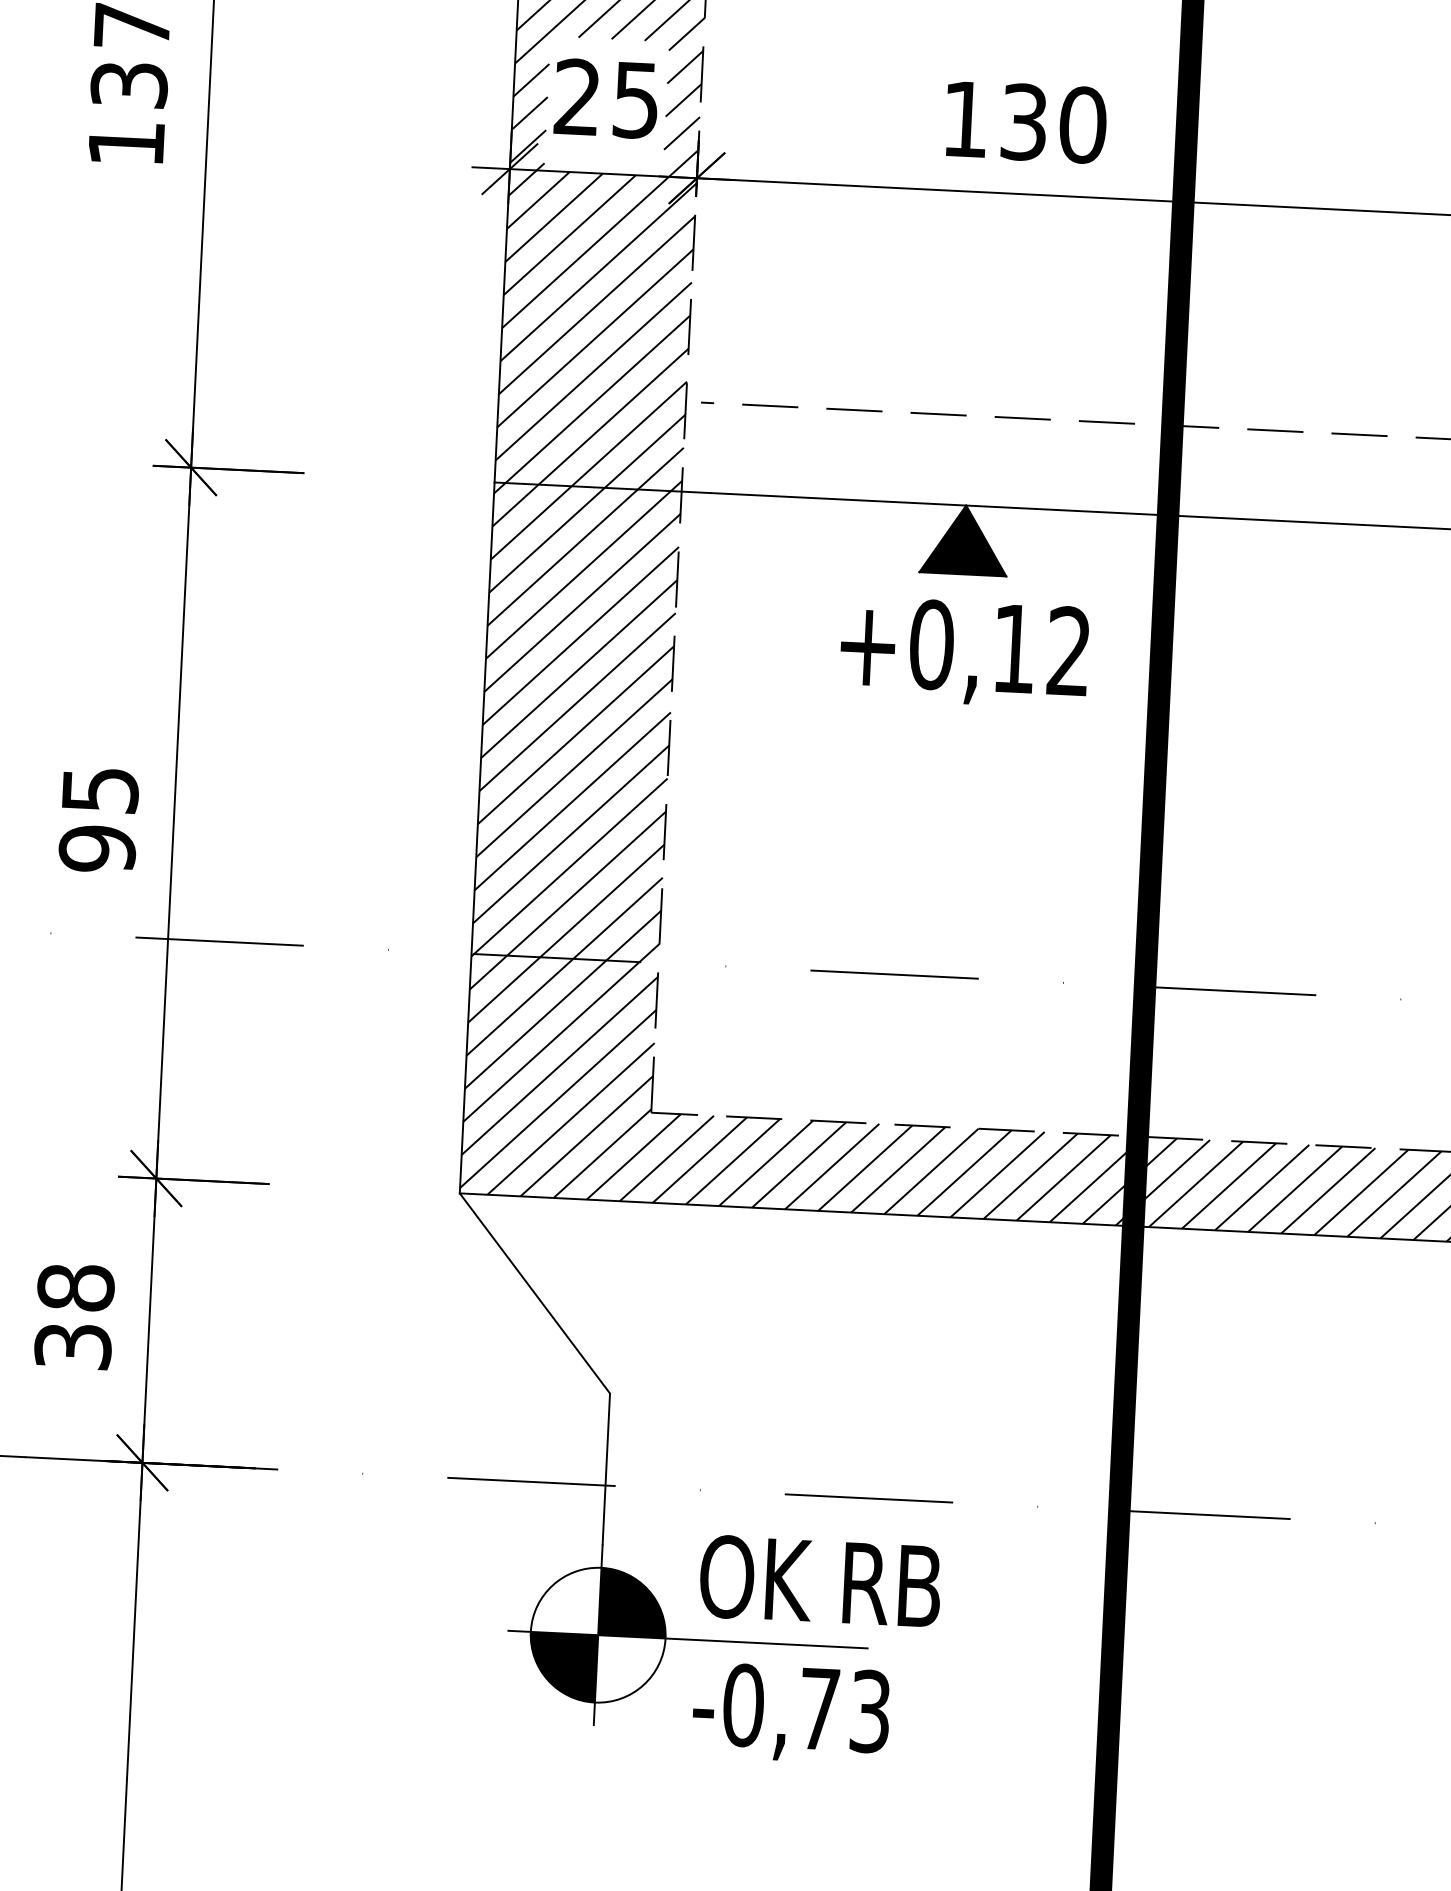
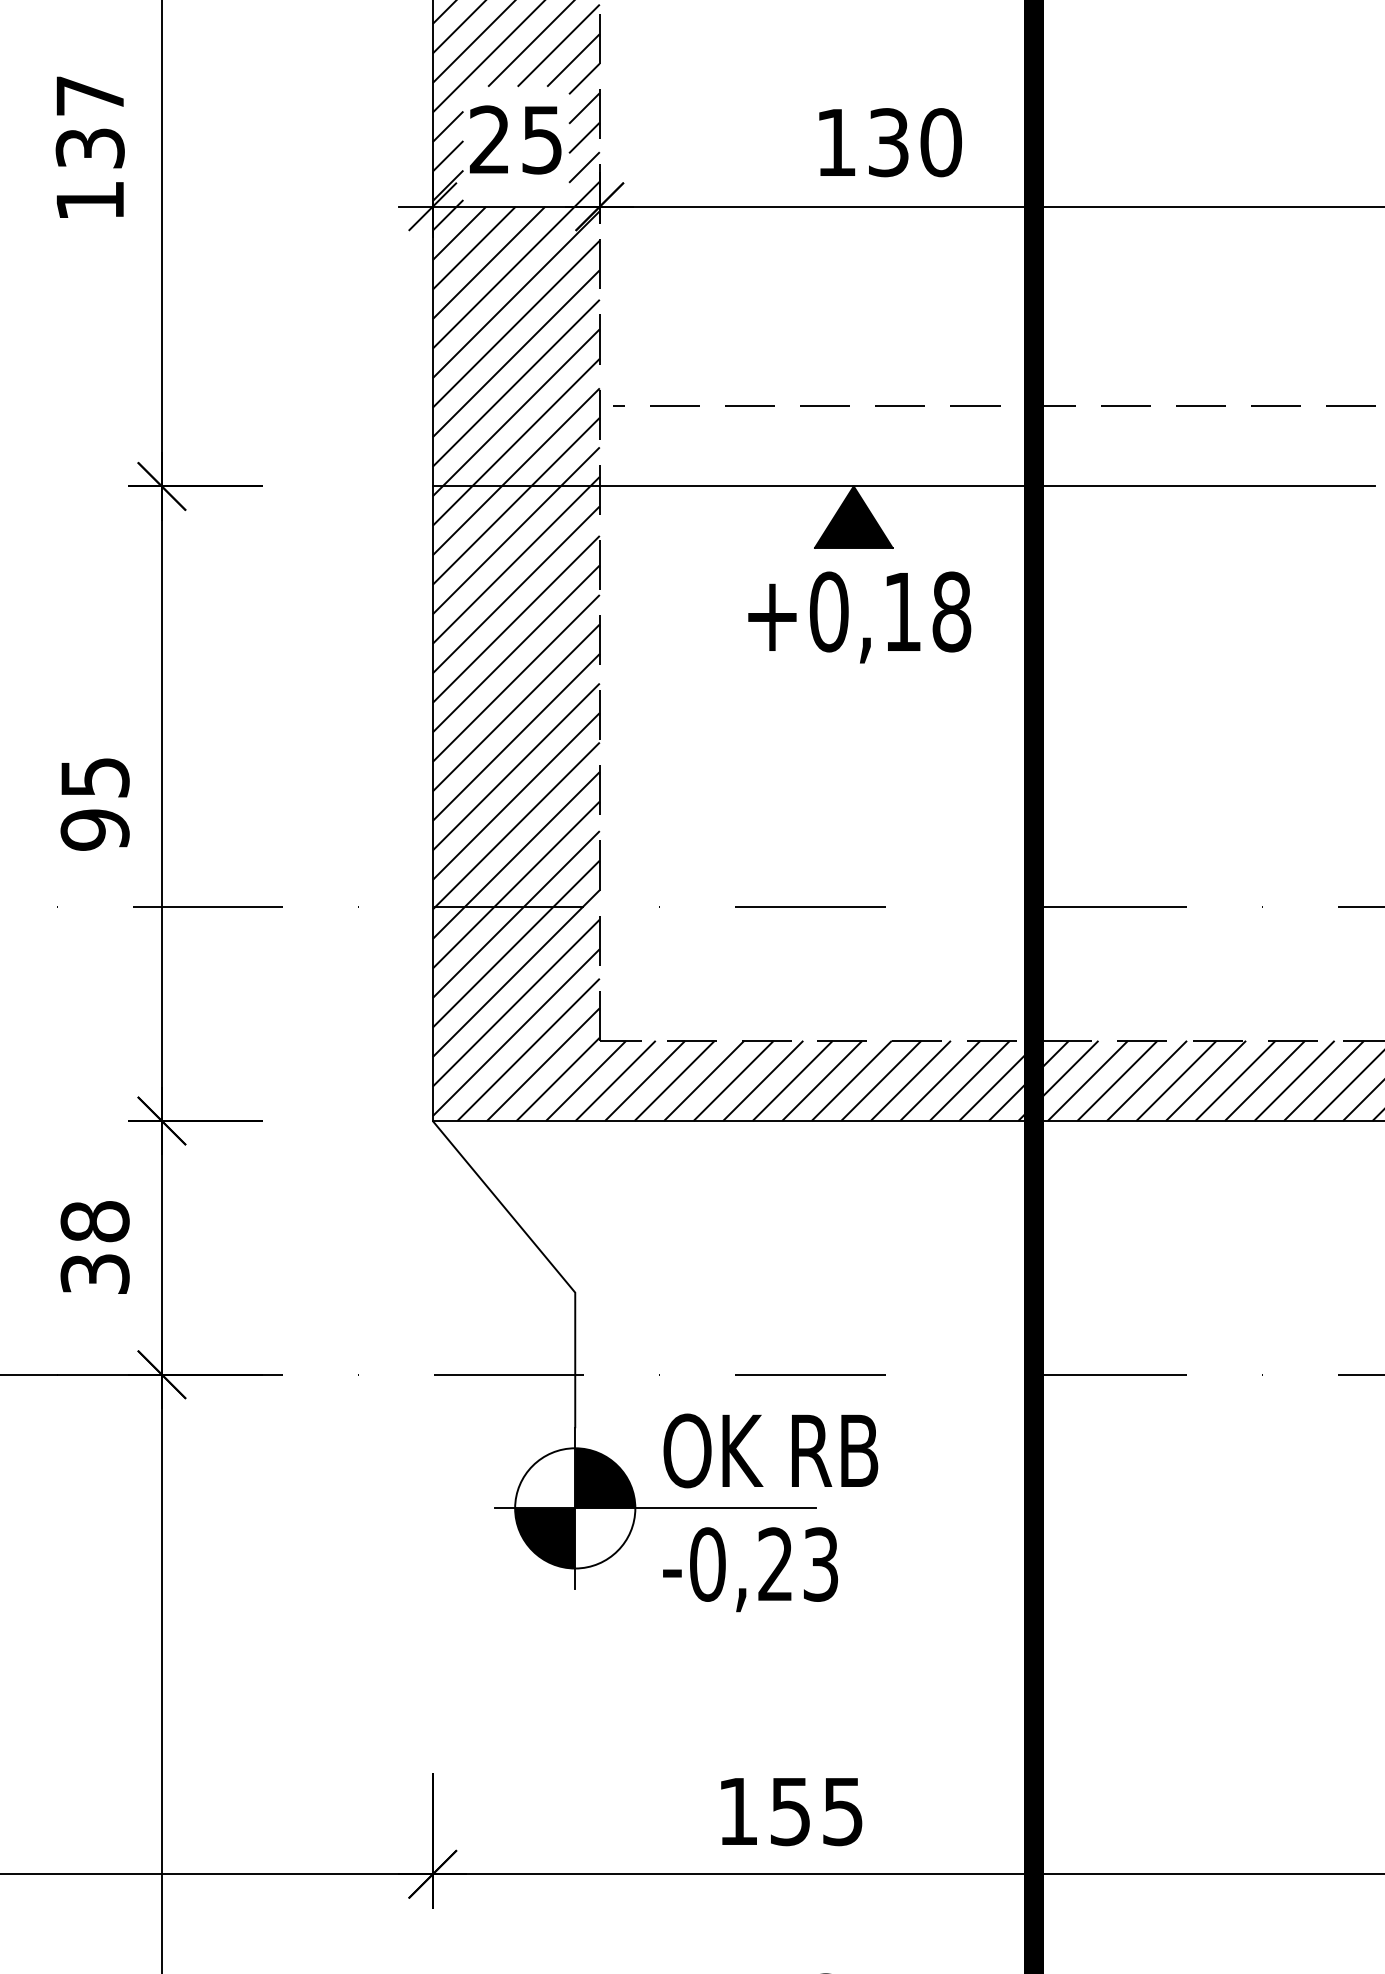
text: (1068, 650) -> (951, 611), +0,12 -> +0,18
text: (819, 1707) -> (775, 1563), -0,73 -> -0,23

